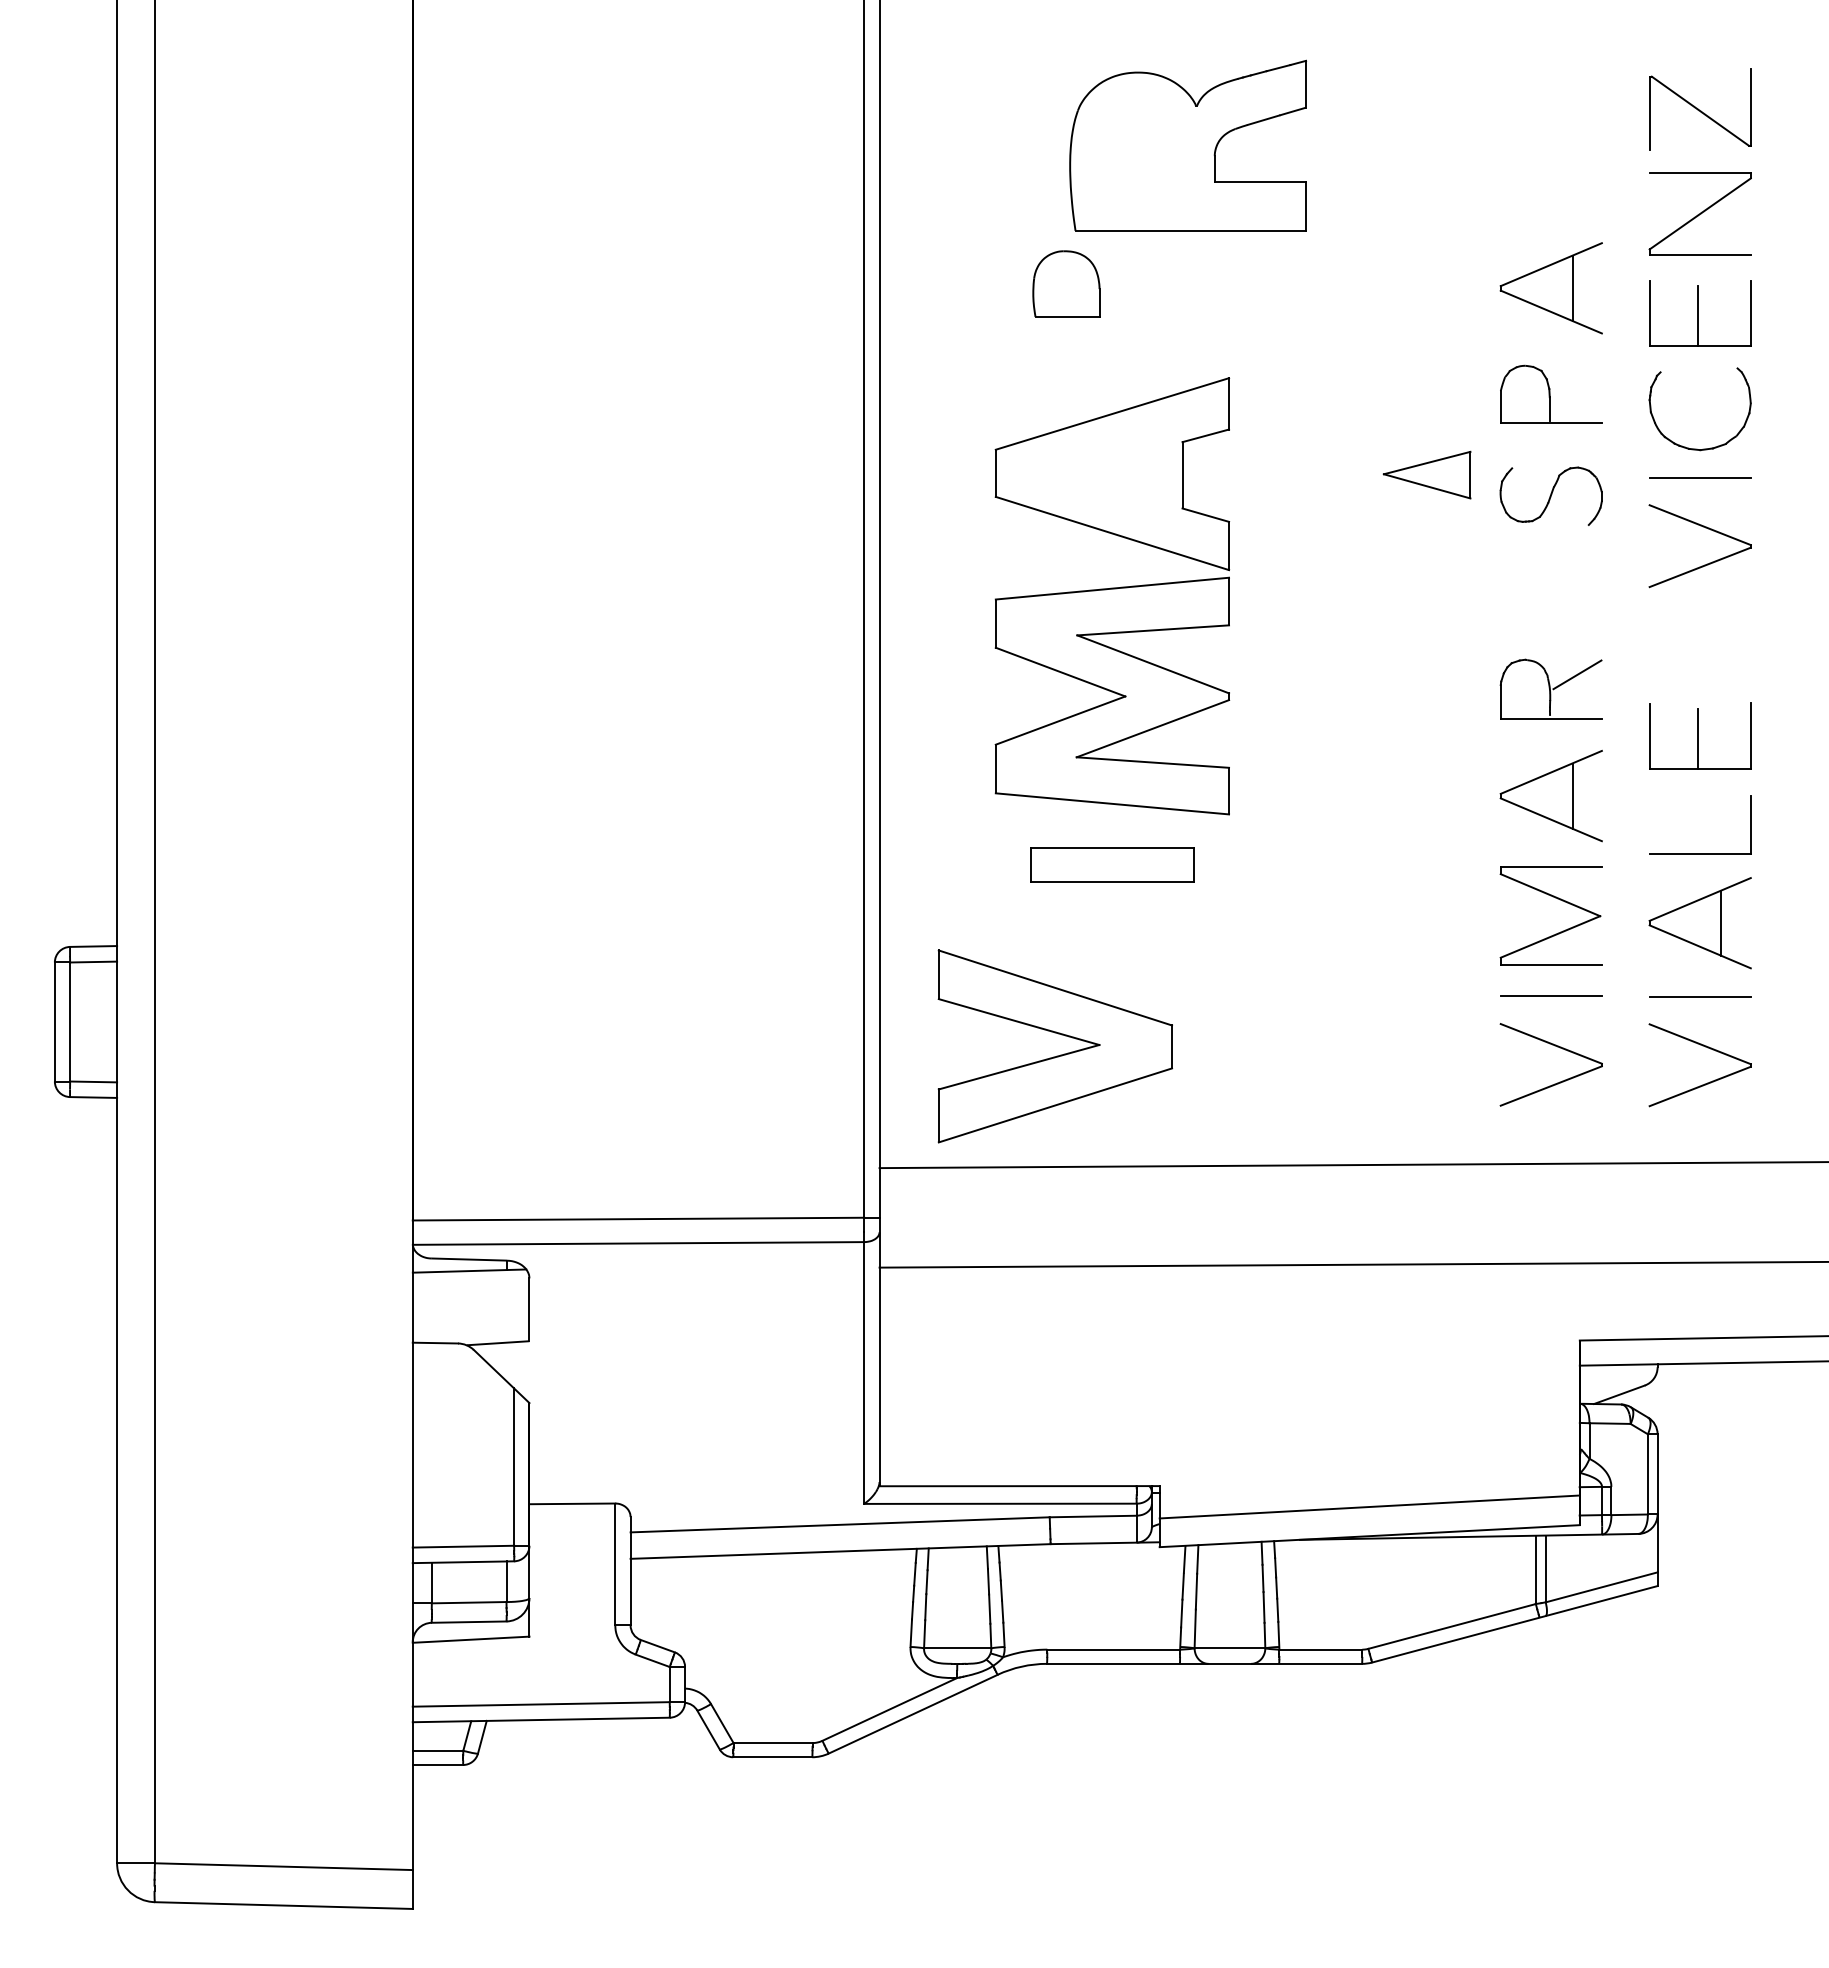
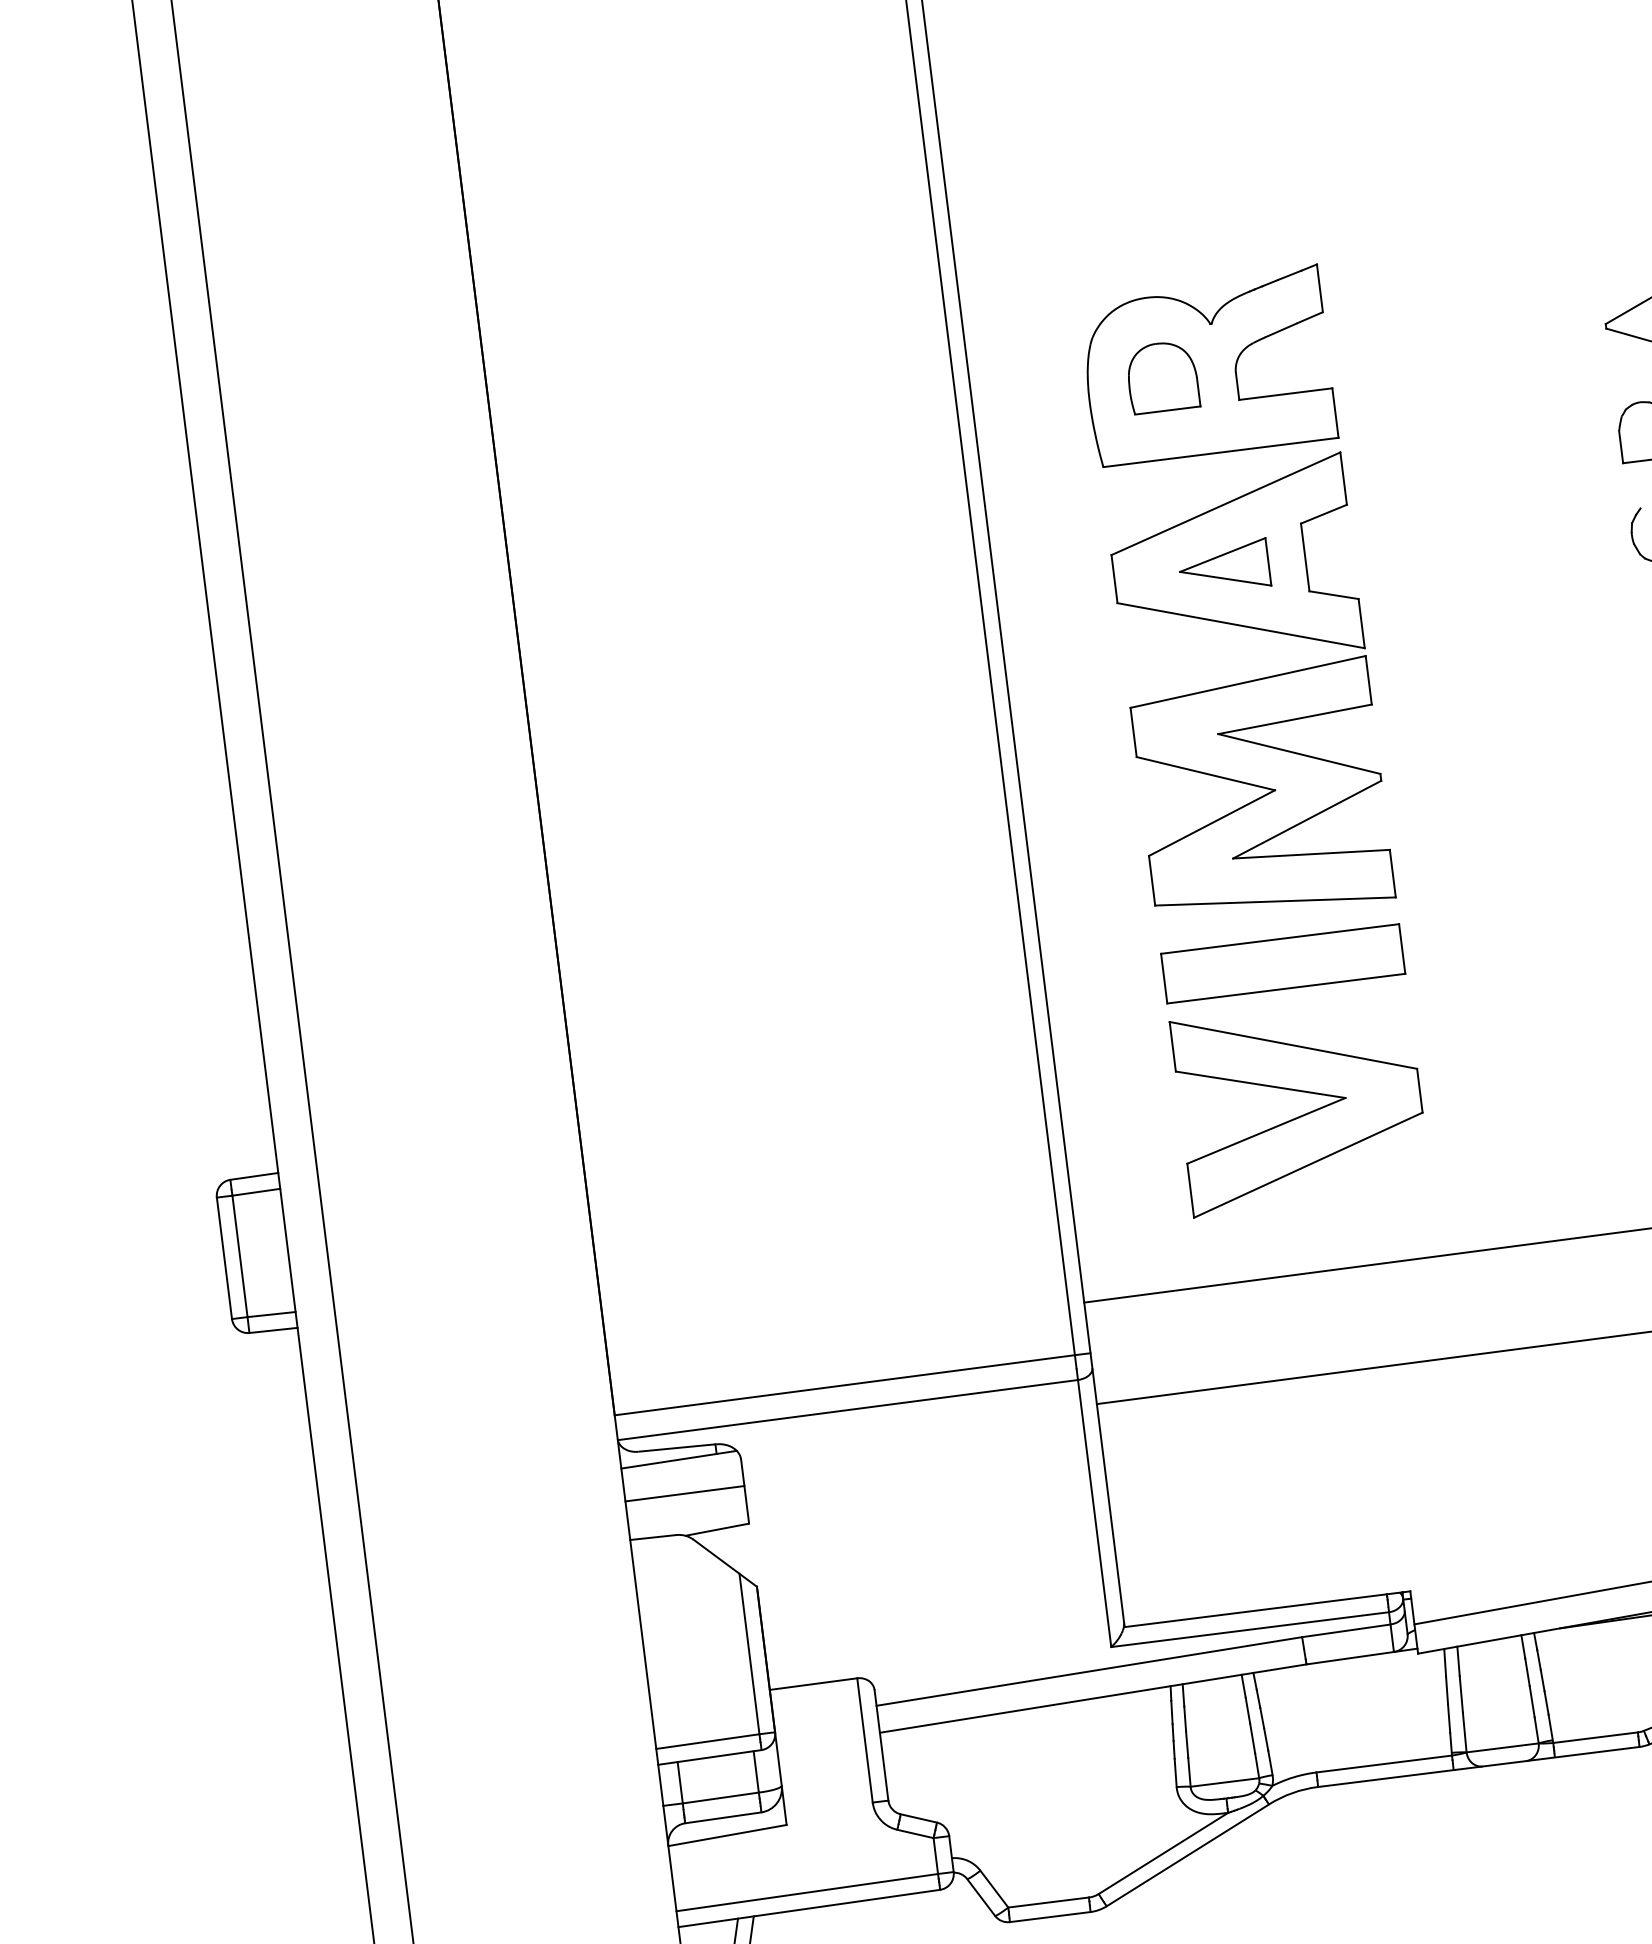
part: (1187, 145) -> (1206, 365), moved
part: (1426, 474) -> (1223, 566), moved
part: (1112, 864) -> (1283, 963), size x1.43
part: (1056, 1055) -> (1303, 1114), moved
line: (470, 1304) -> (684, 1493), added

